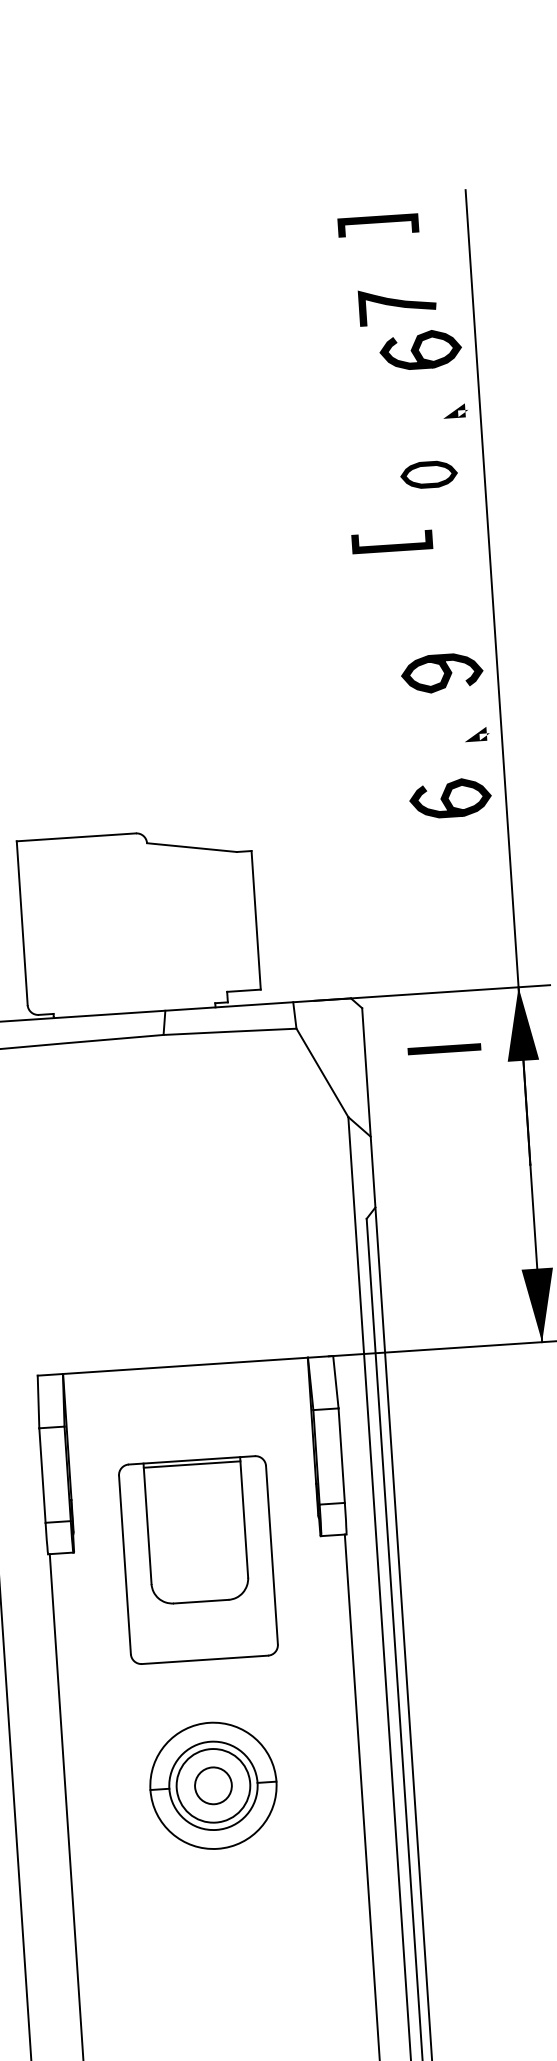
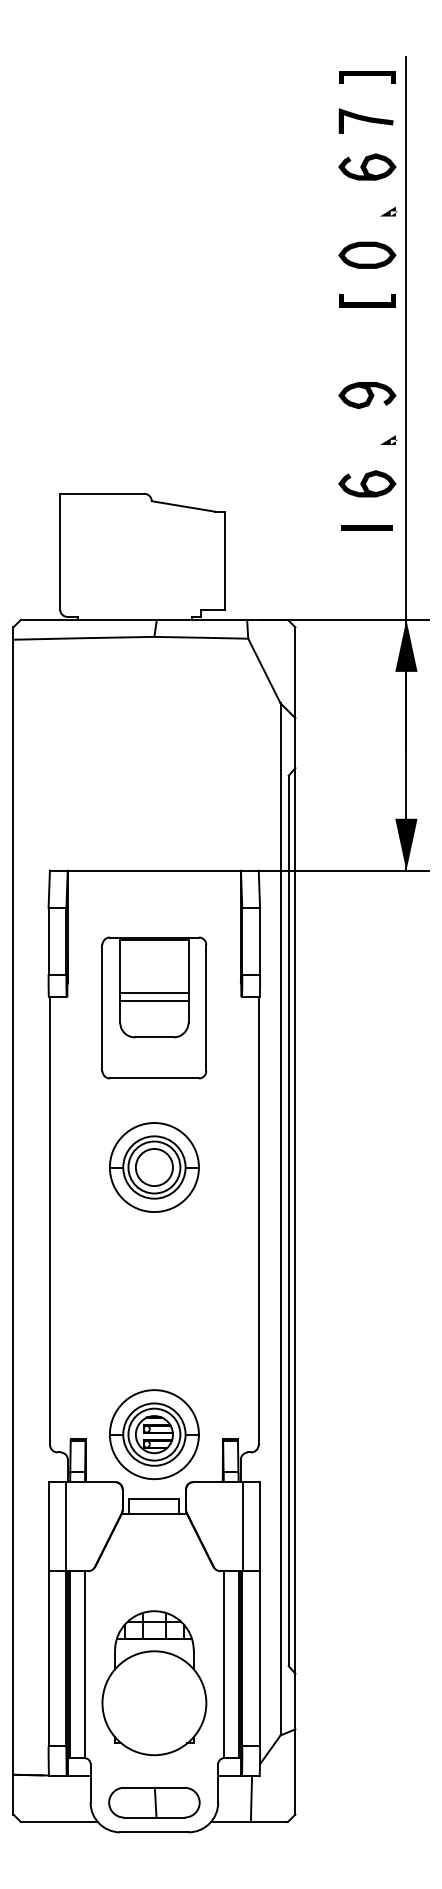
line: (378, 222) -> (367, 75), moved
curve: (396, 305) -> (365, 120), moved
part: (429, 473) -> (367, 254), size x1.43
line: (392, 544) -> (367, 302), moved
line: (443, 1048) -> (366, 527), moved
line: (197, 1539) -> (154, 993), added
line: (197, 1549) -> (154, 1000), added
circle: (212, 1785) -> (153, 1167), size x1.43

